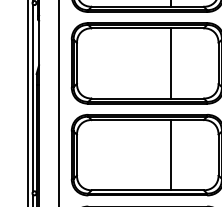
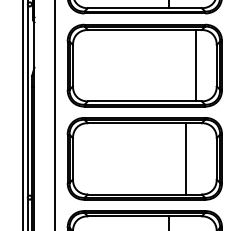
line: (171, 63) -> (195, 65), moved
line: (171, 154) -> (185, 158), moved

